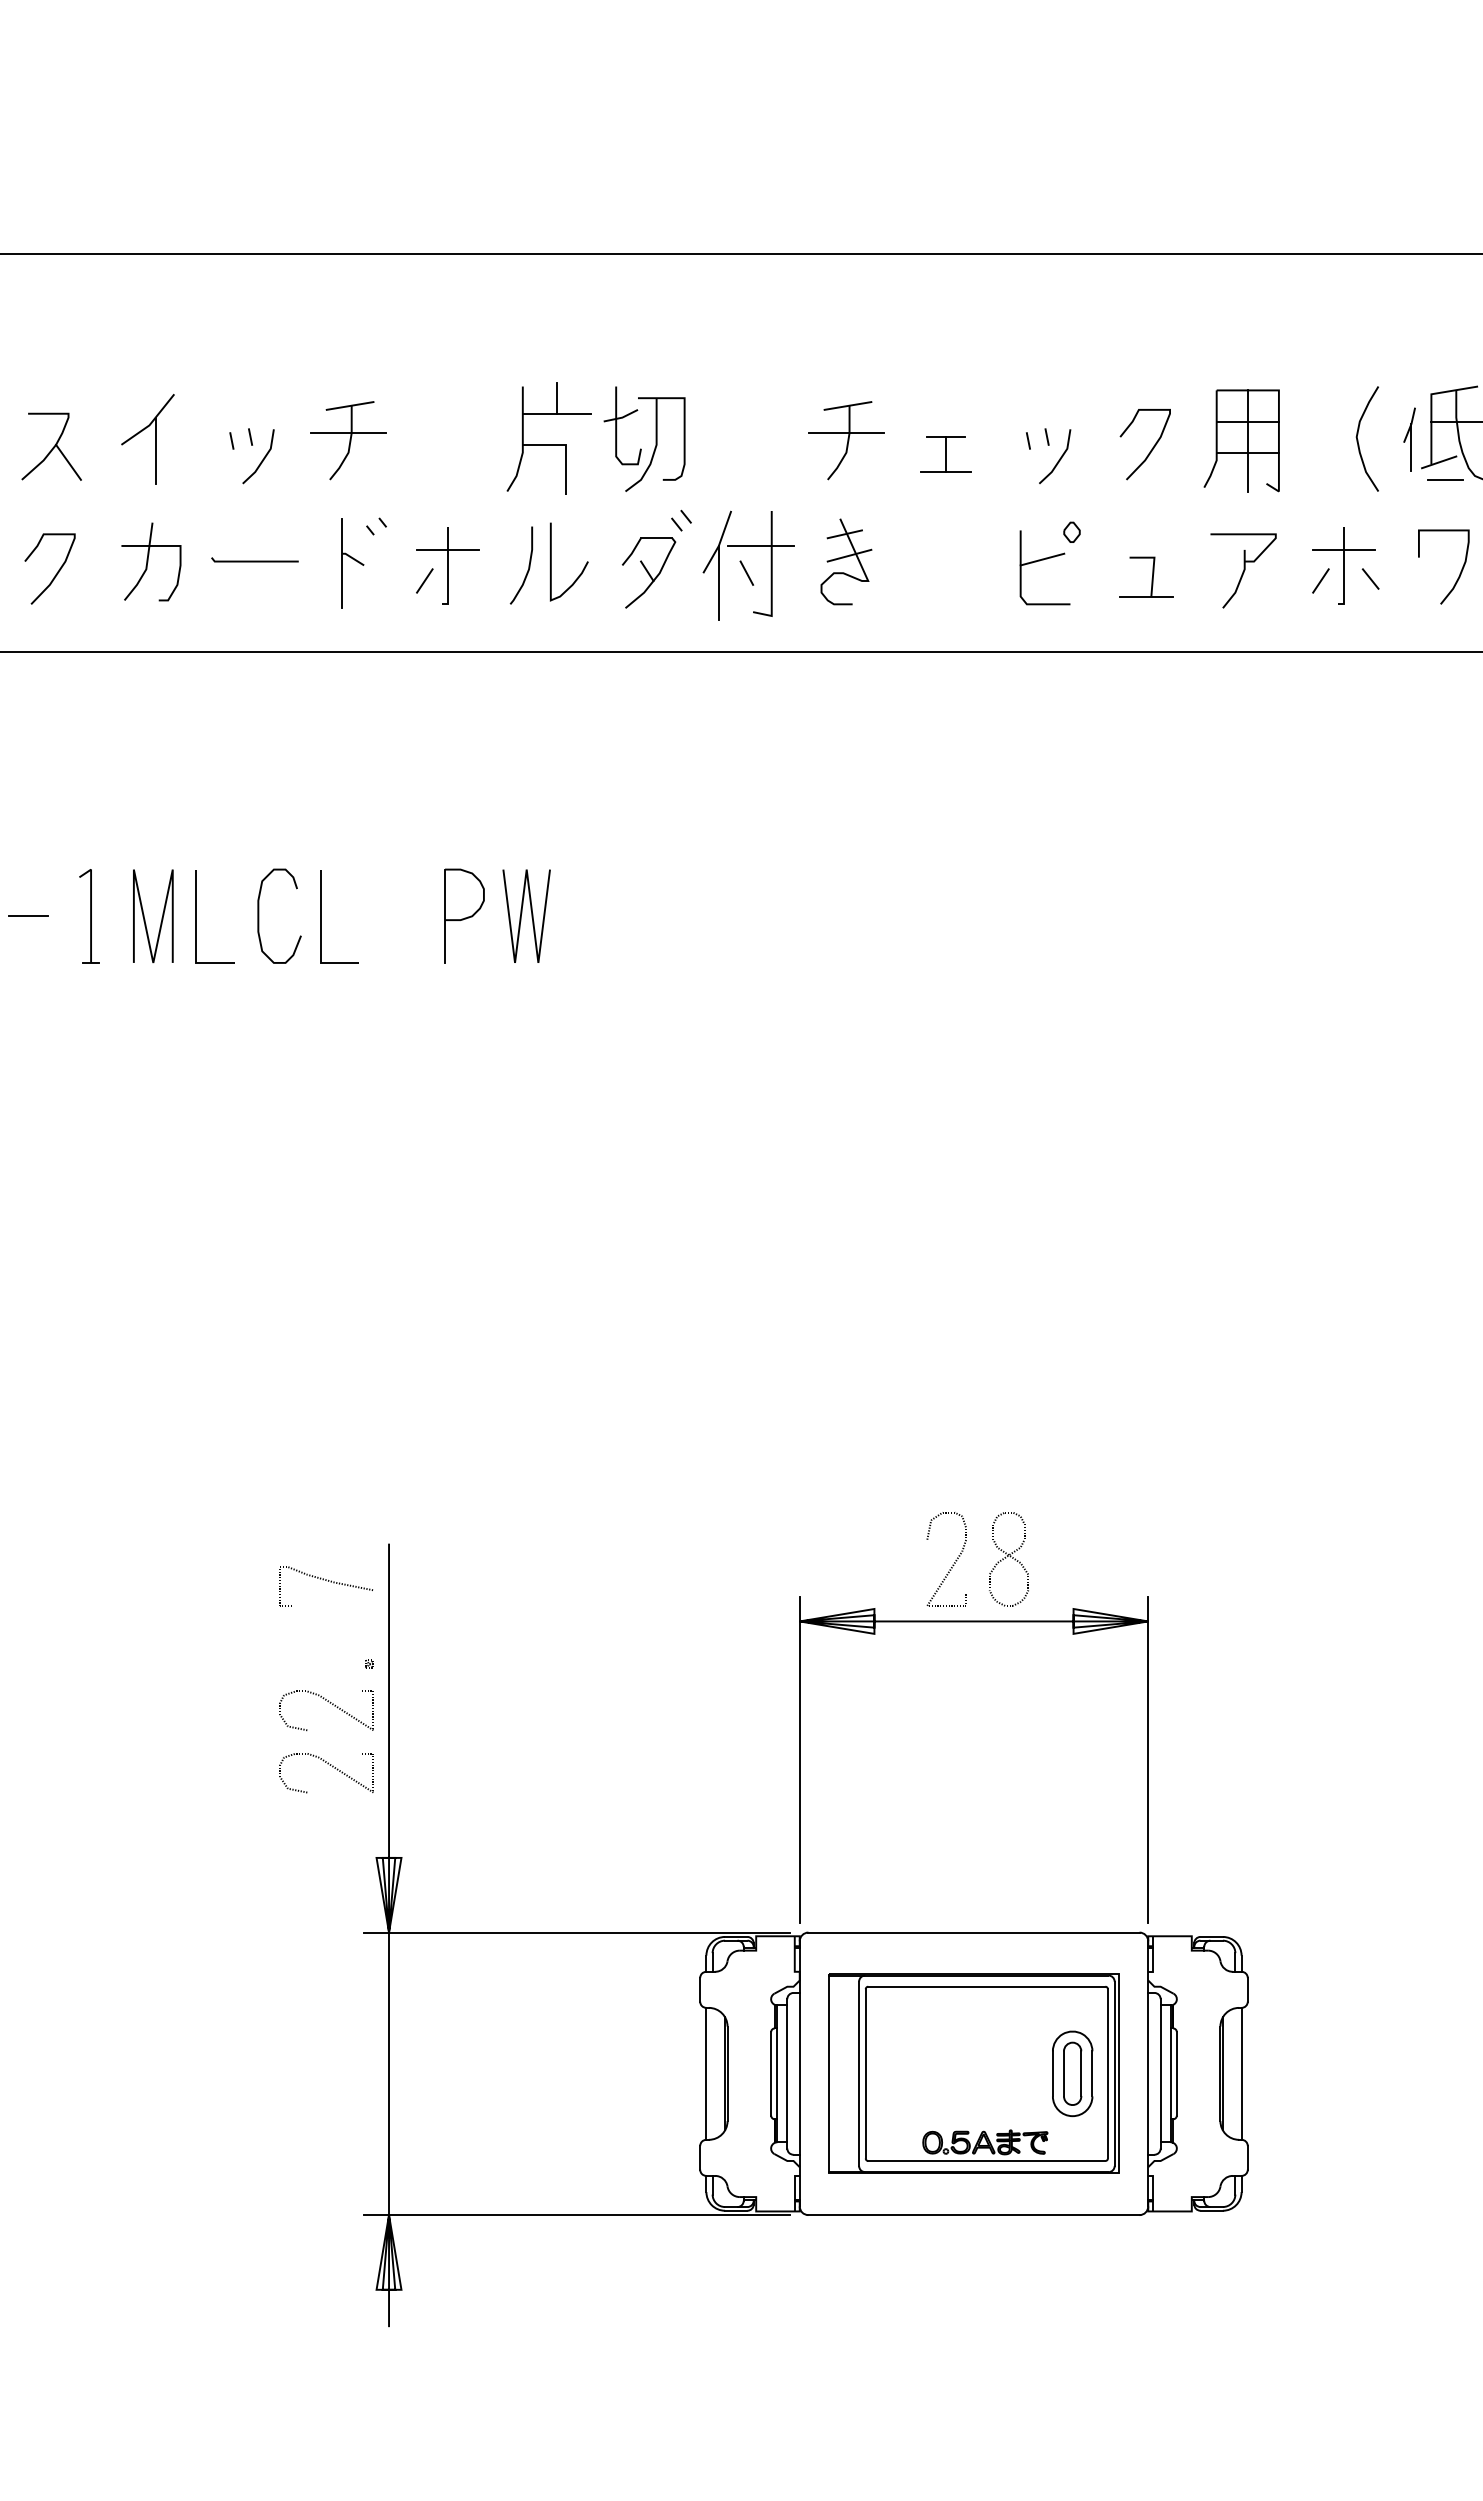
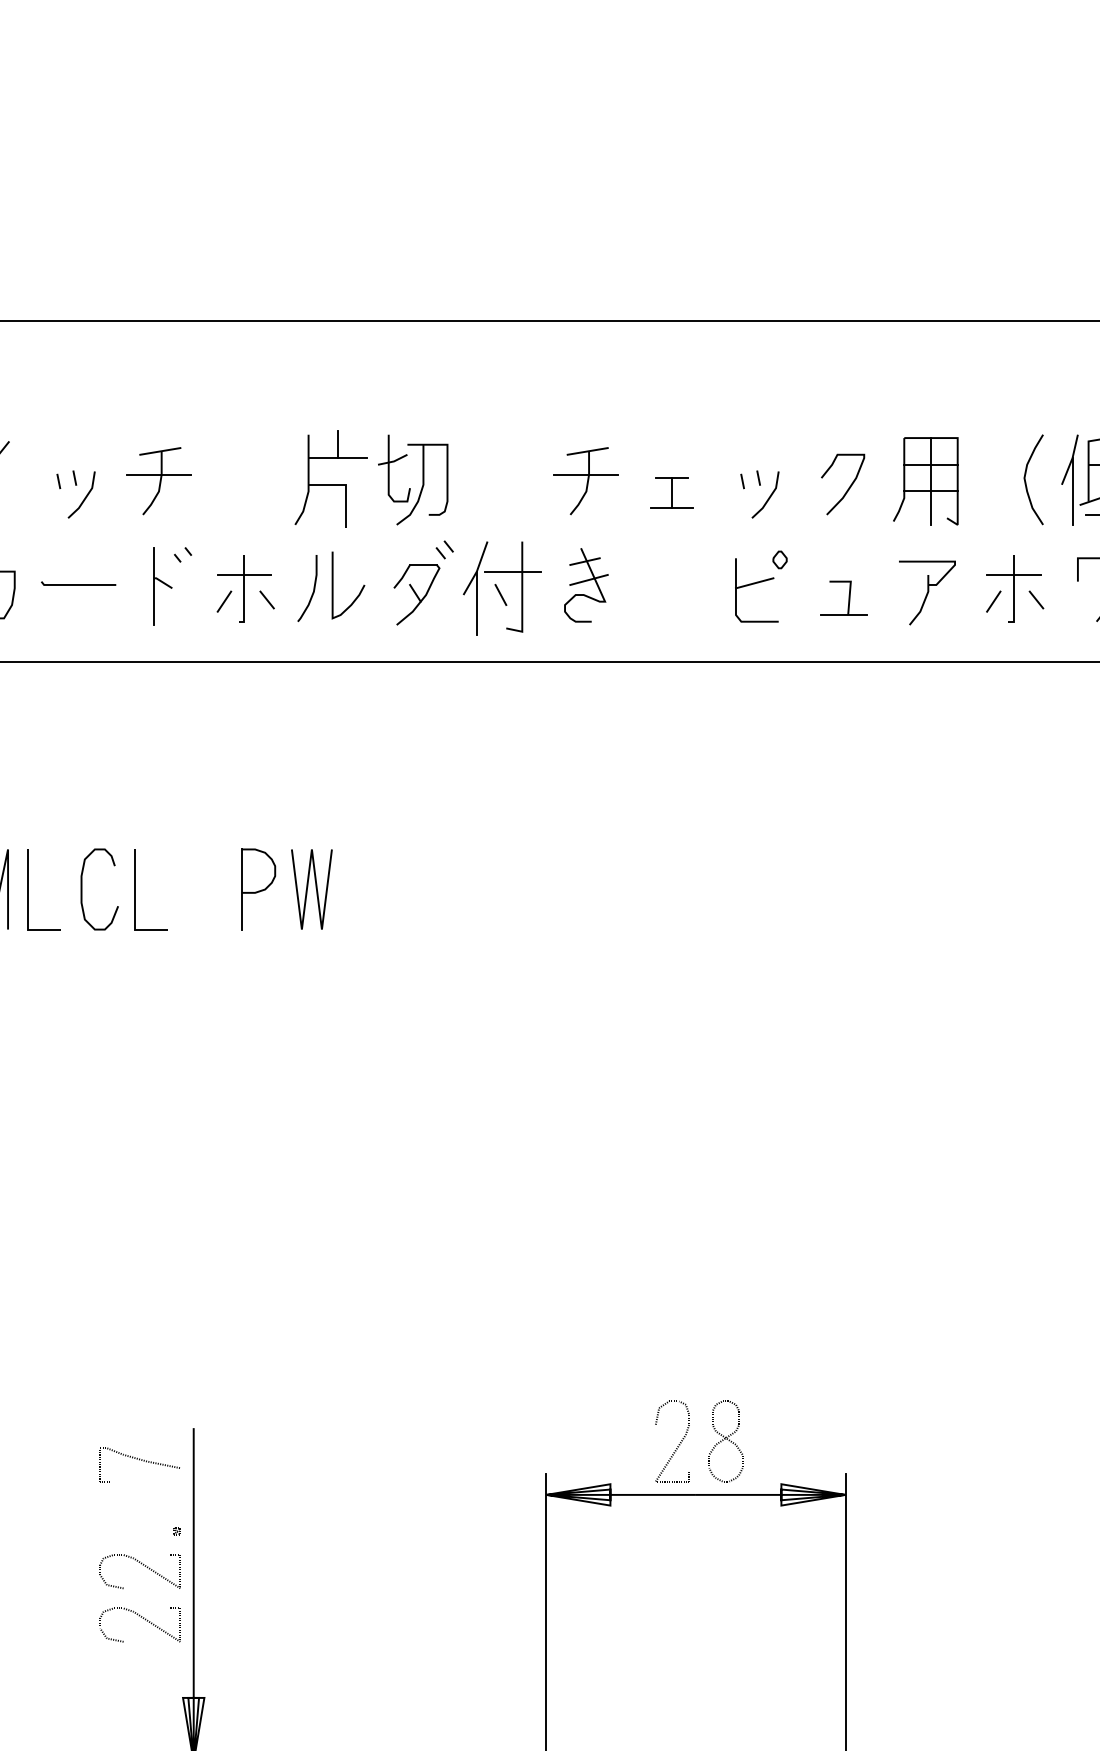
part: (1409, 439) -> (1069, 480), size x1.67
line: (474, 578) -> (267, 599), added

